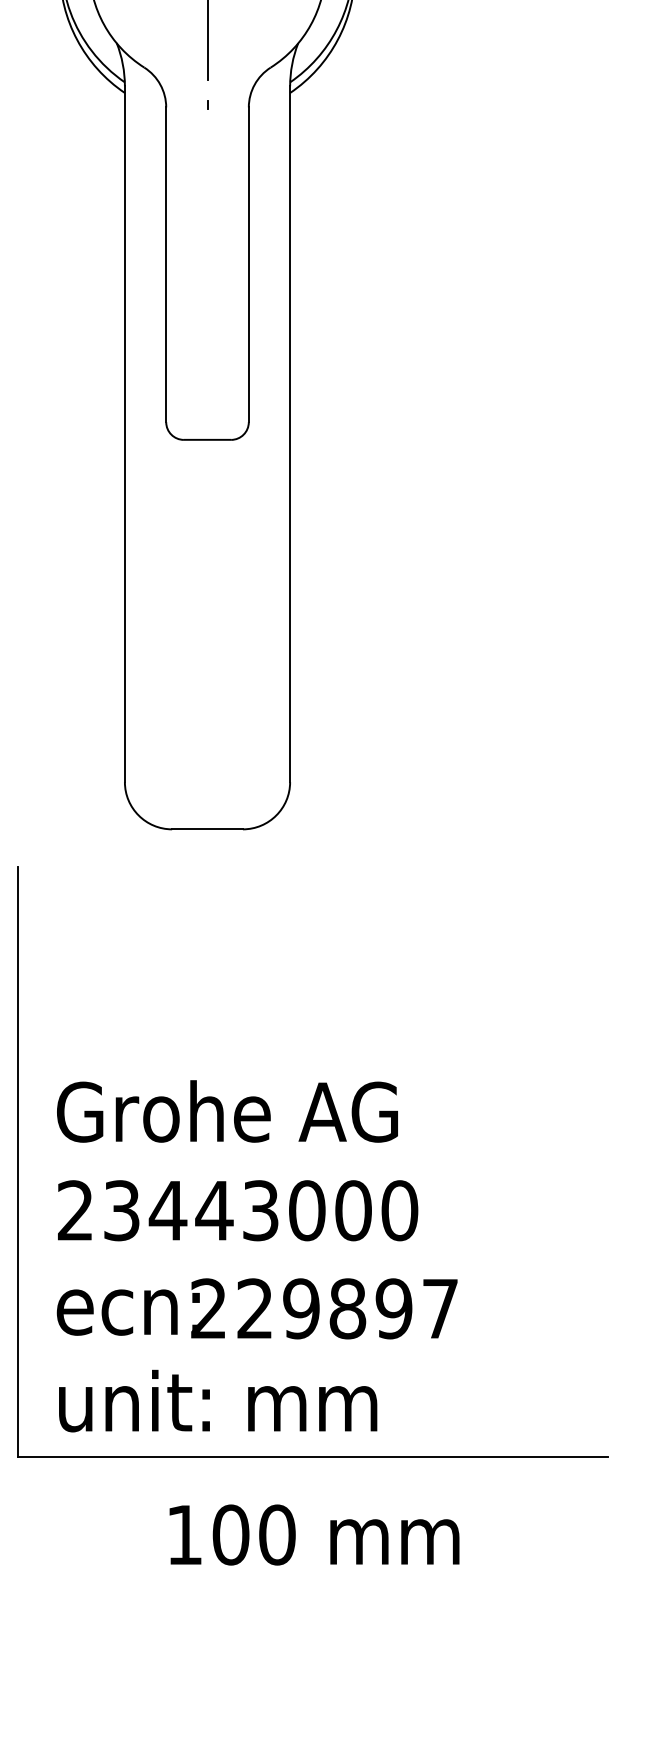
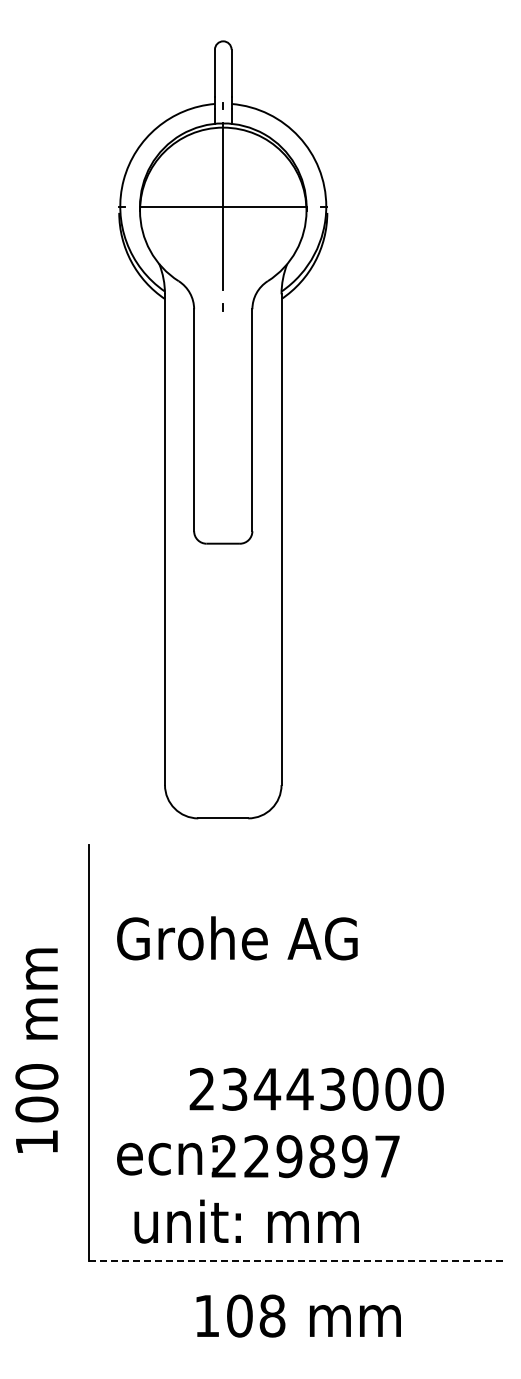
text: (227, 1111) -> (237, 938), moved
text: (237, 1209) -> (316, 1088), moved
text: (217, 1400) -> (246, 1221), moved
line: (314, 1456) -> (298, 1260), solid -> dashed
text: (277, 1534) -> (272, 1315), 100 -> 108

